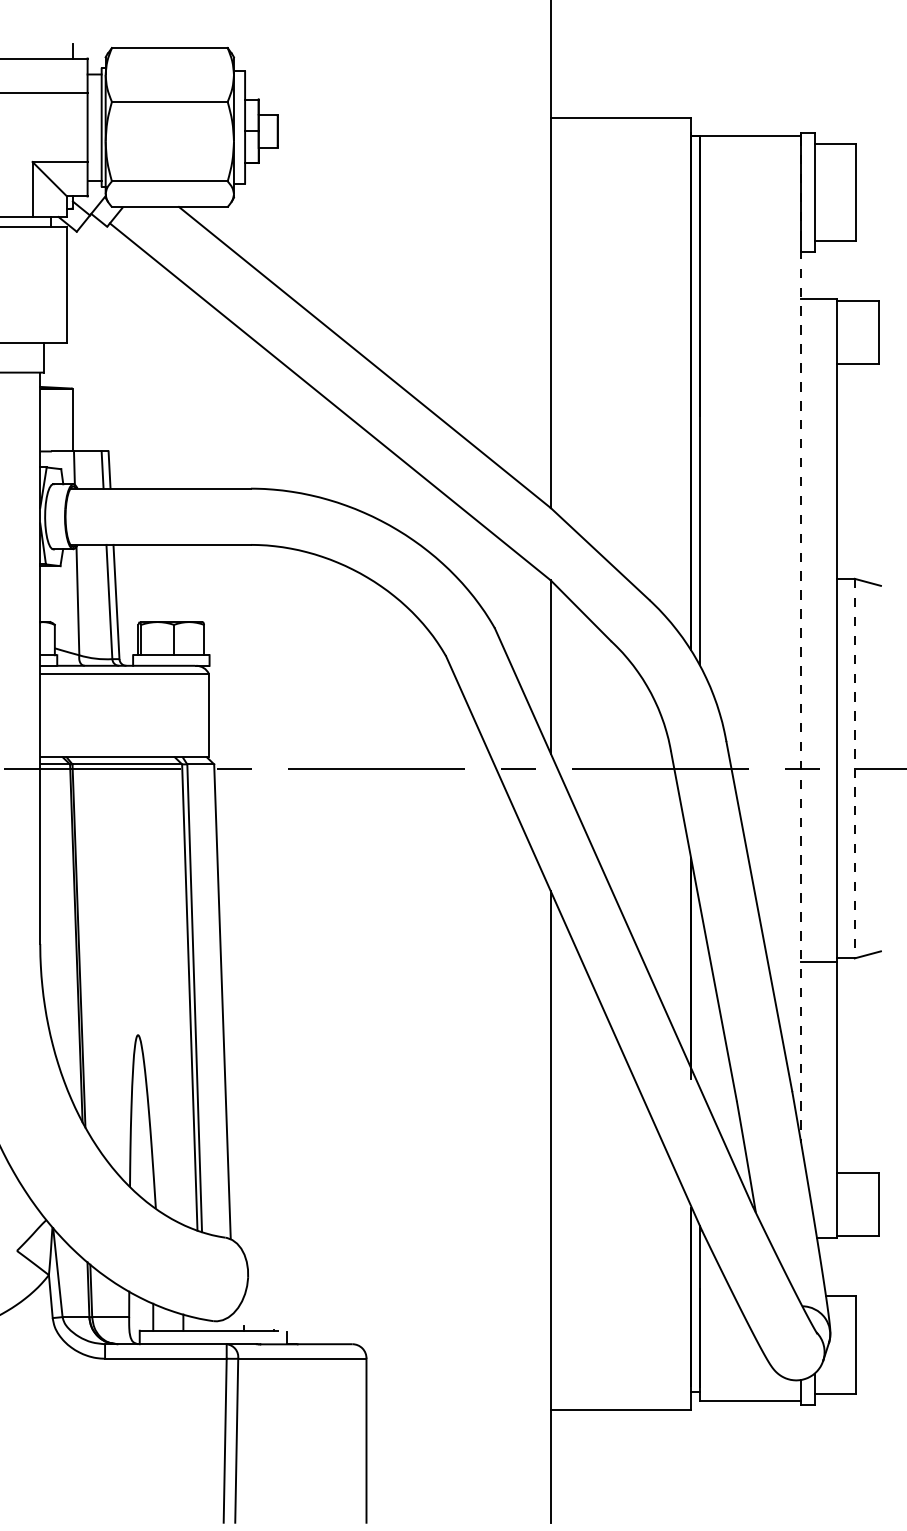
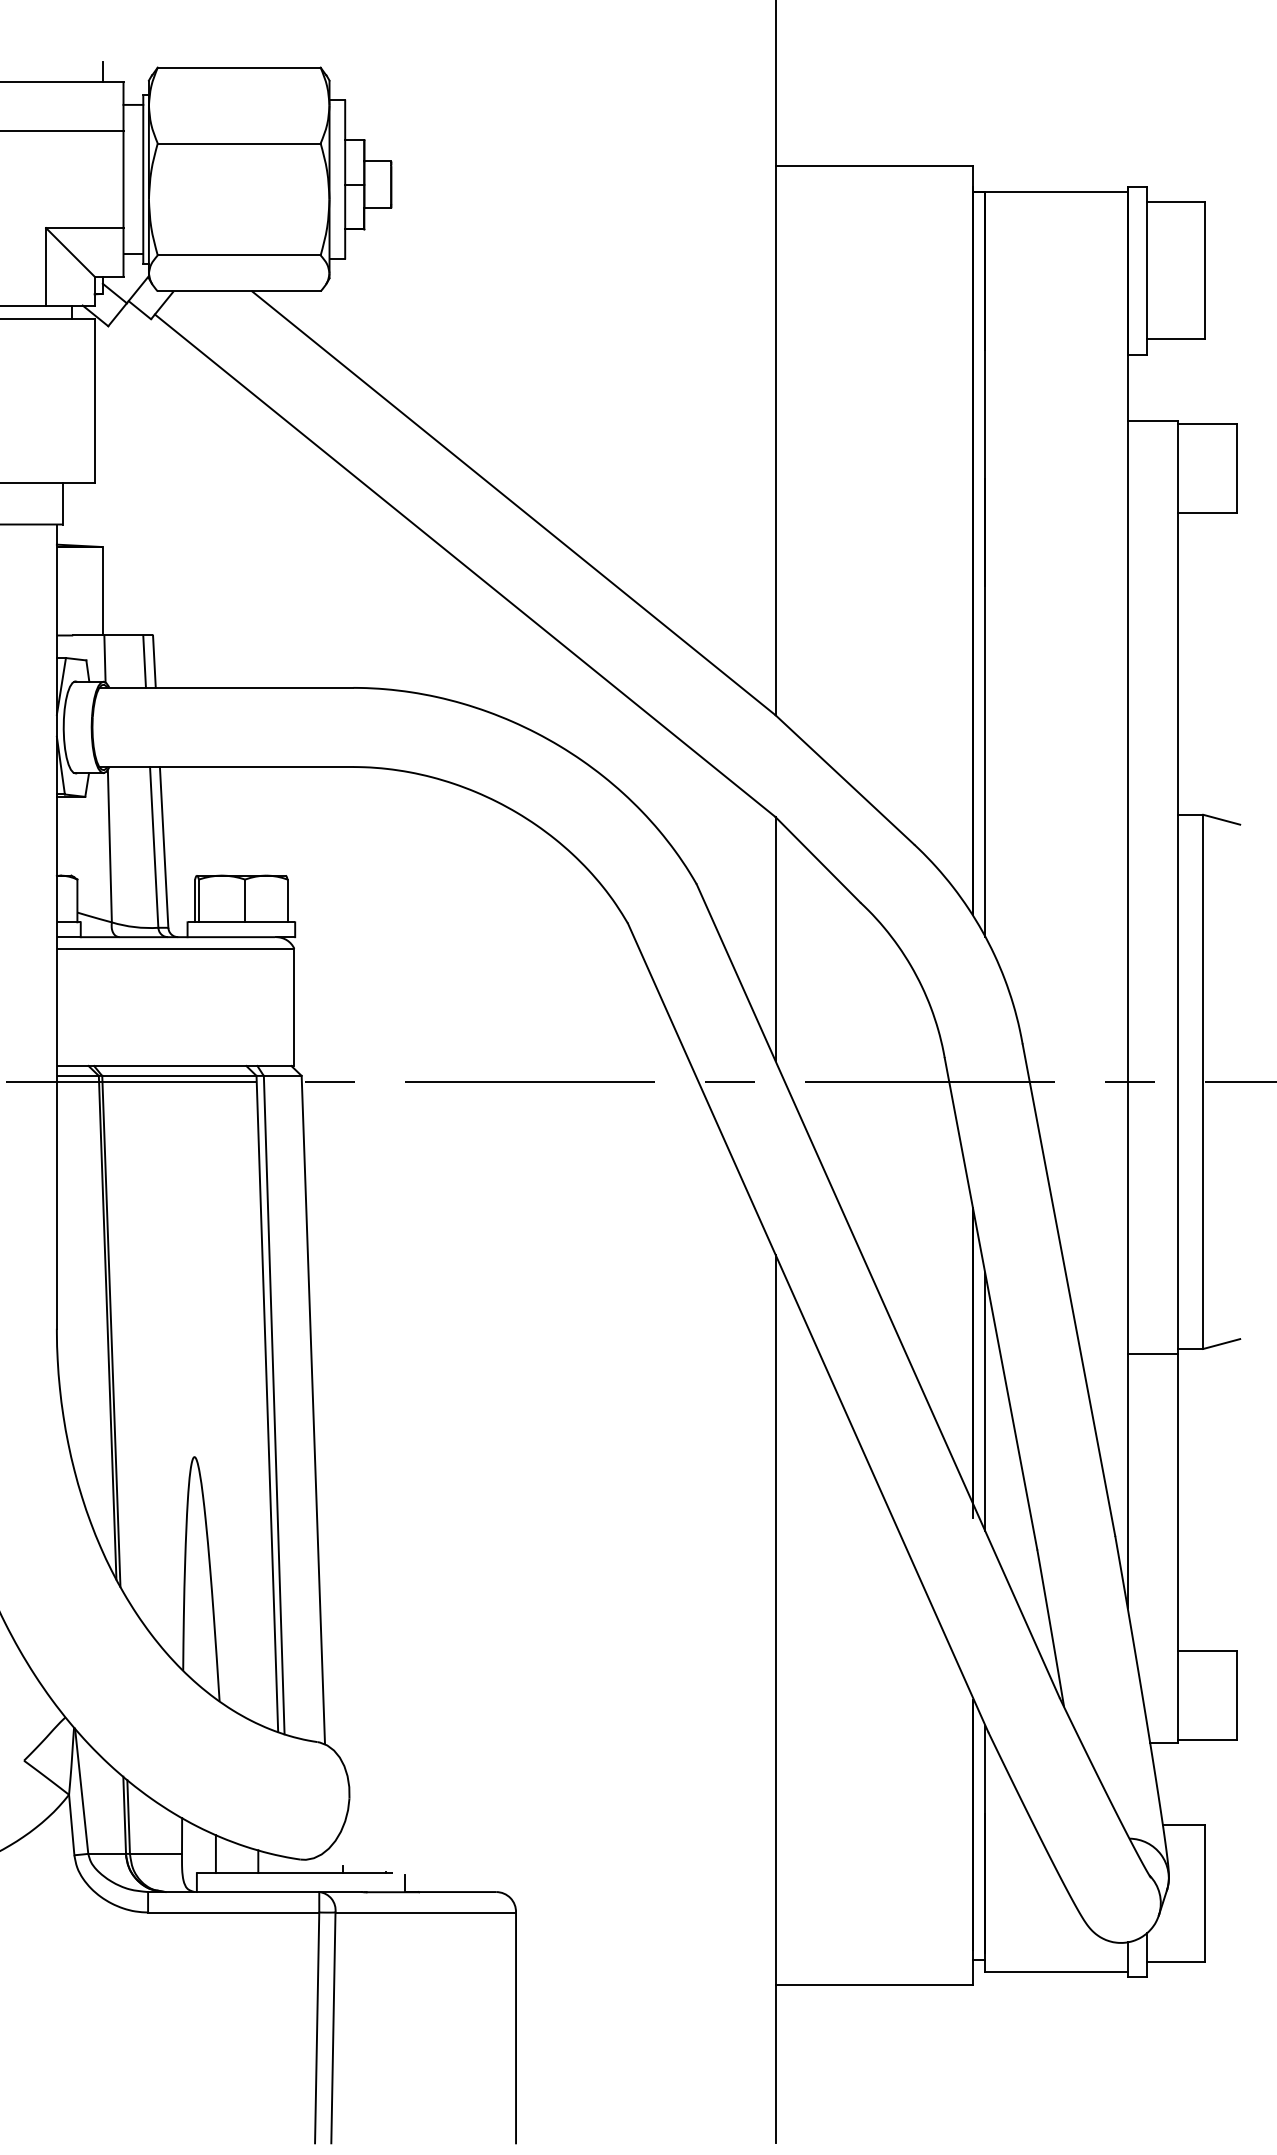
line: (801, 639) -> (1128, 900), dashed -> solid
line: (854, 768) -> (1202, 1081), dashed -> solid
line: (699, 995) -> (984, 1401), added

